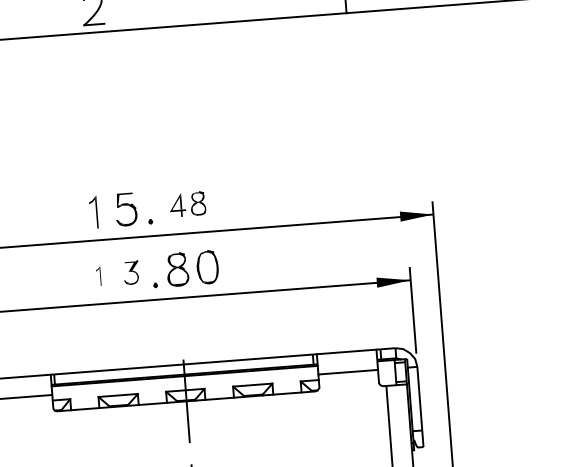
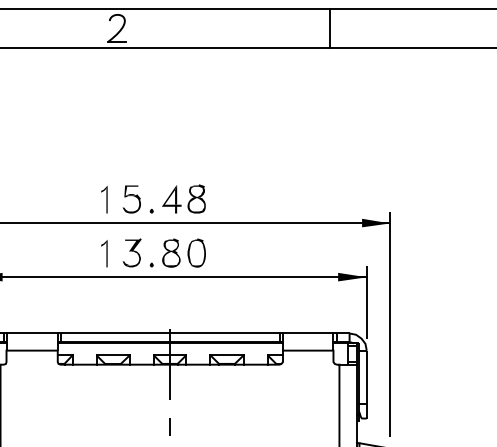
part: (187, 203) -> (183, 198), size x1.43
part: (130, 272) -> (131, 252), size x1.43
part: (98, 275) -> (104, 253), size x1.67

